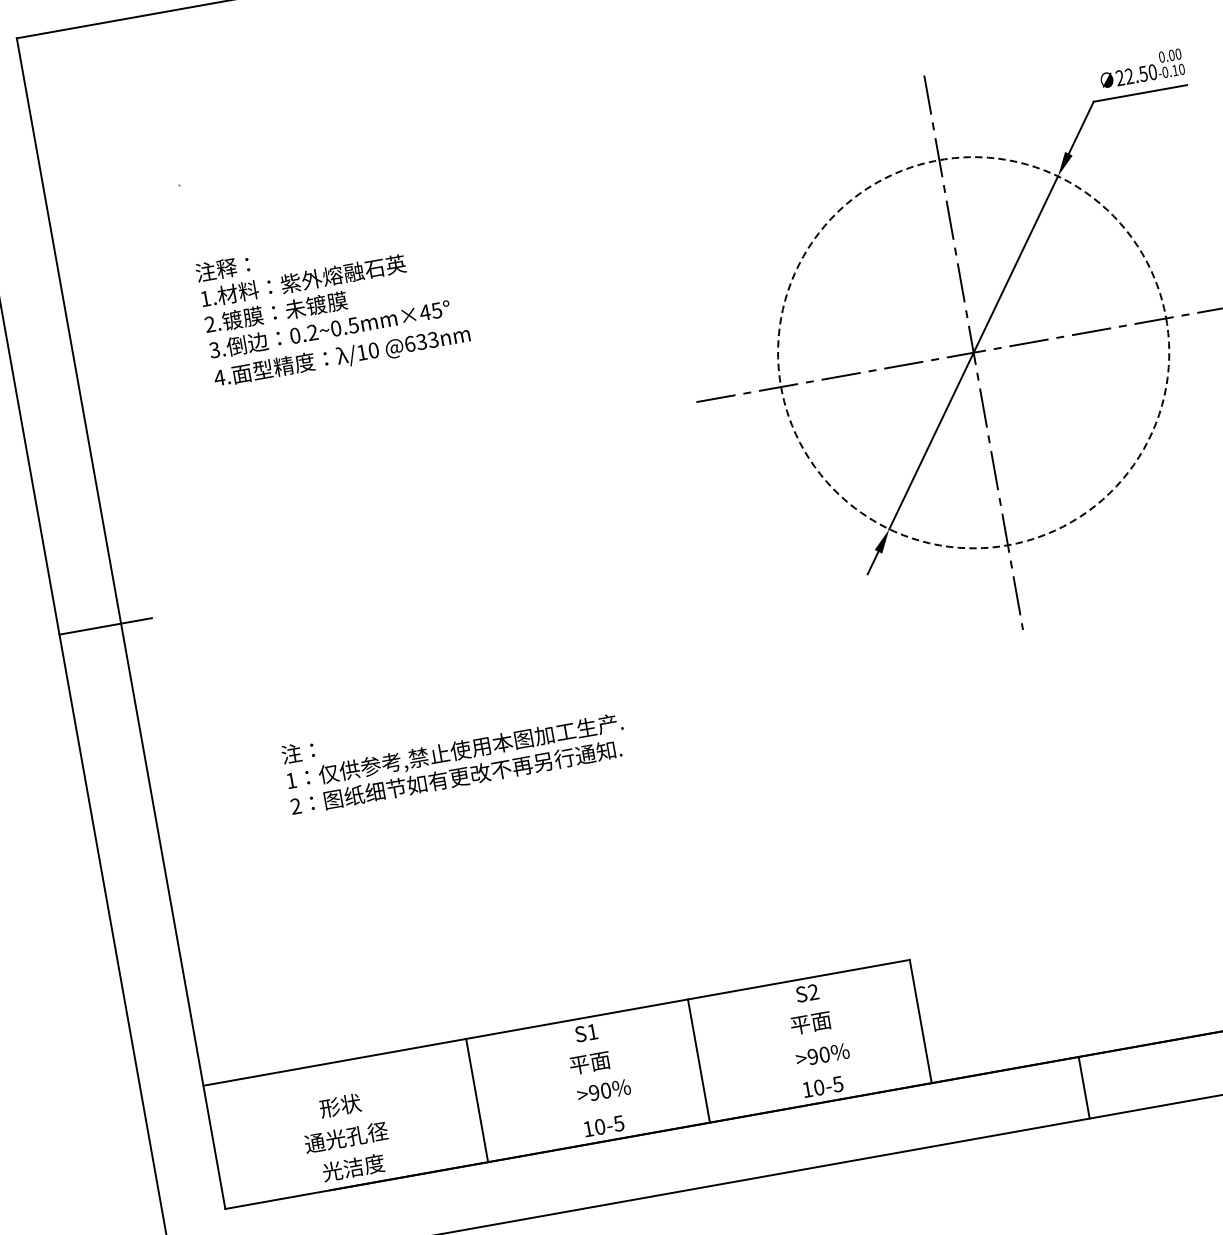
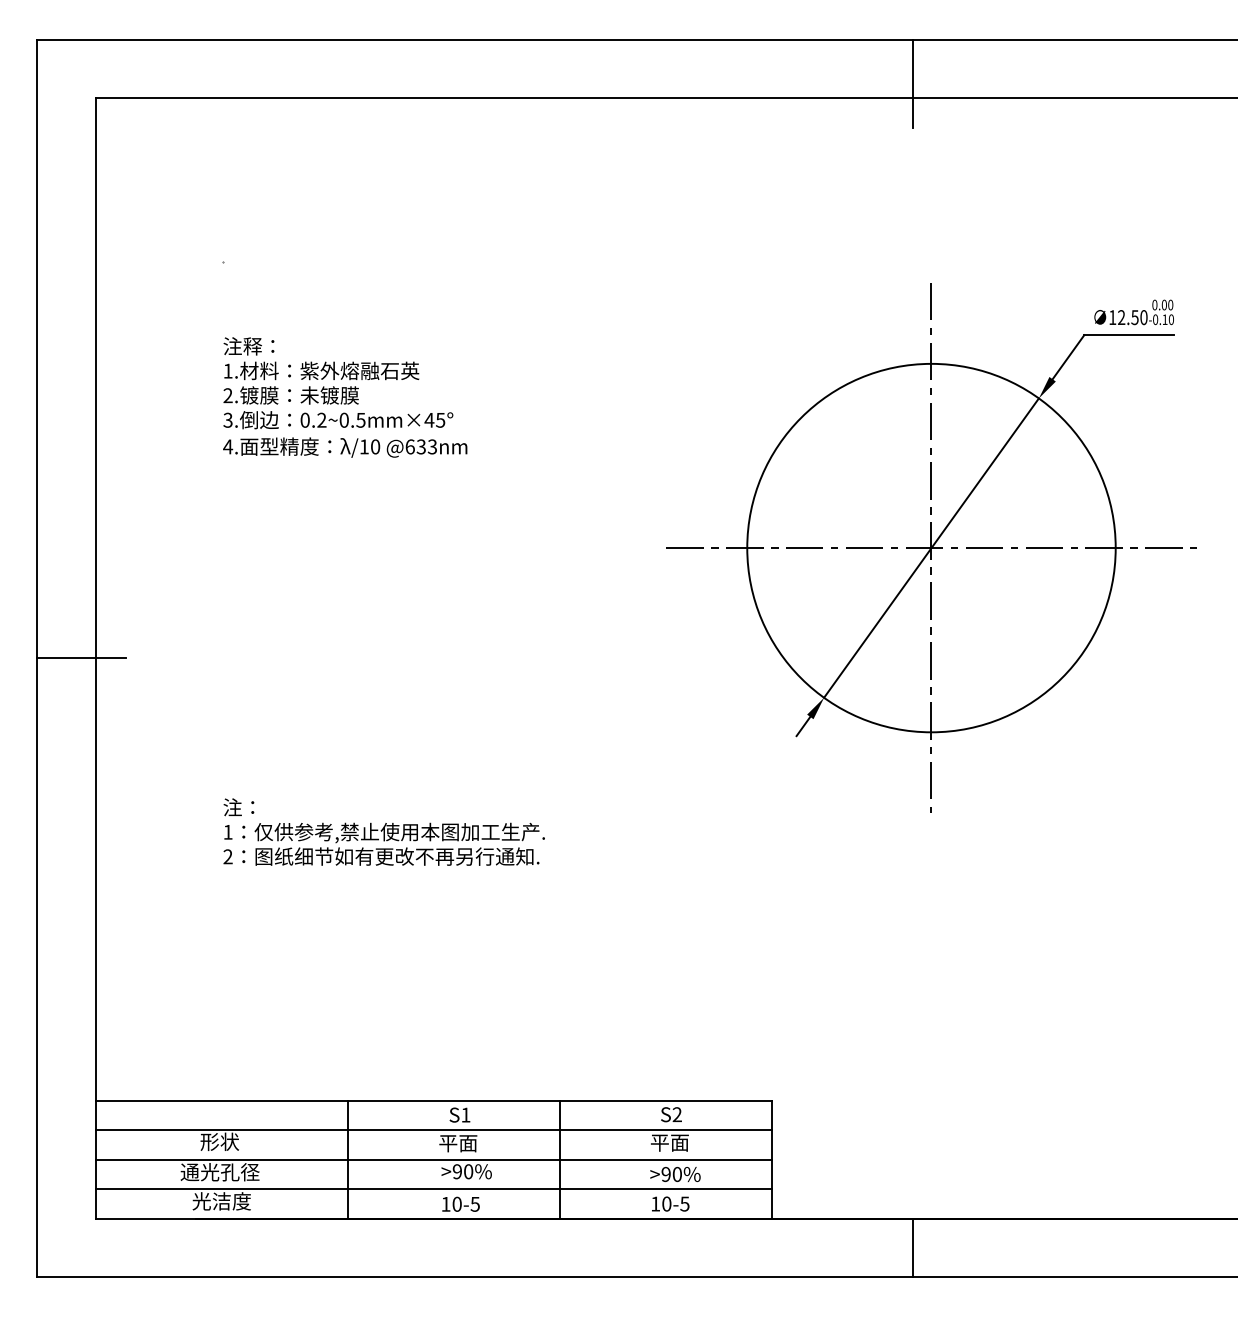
text: (1119, 78) -> (1112, 317), 22.50 -> 12.50
circle: (973, 352) -> (931, 547), dashed -> solid
line: (561, 1054) -> (433, 1130), added
line: (567, 1084) -> (433, 1159), added
line: (572, 1115) -> (433, 1189), added

